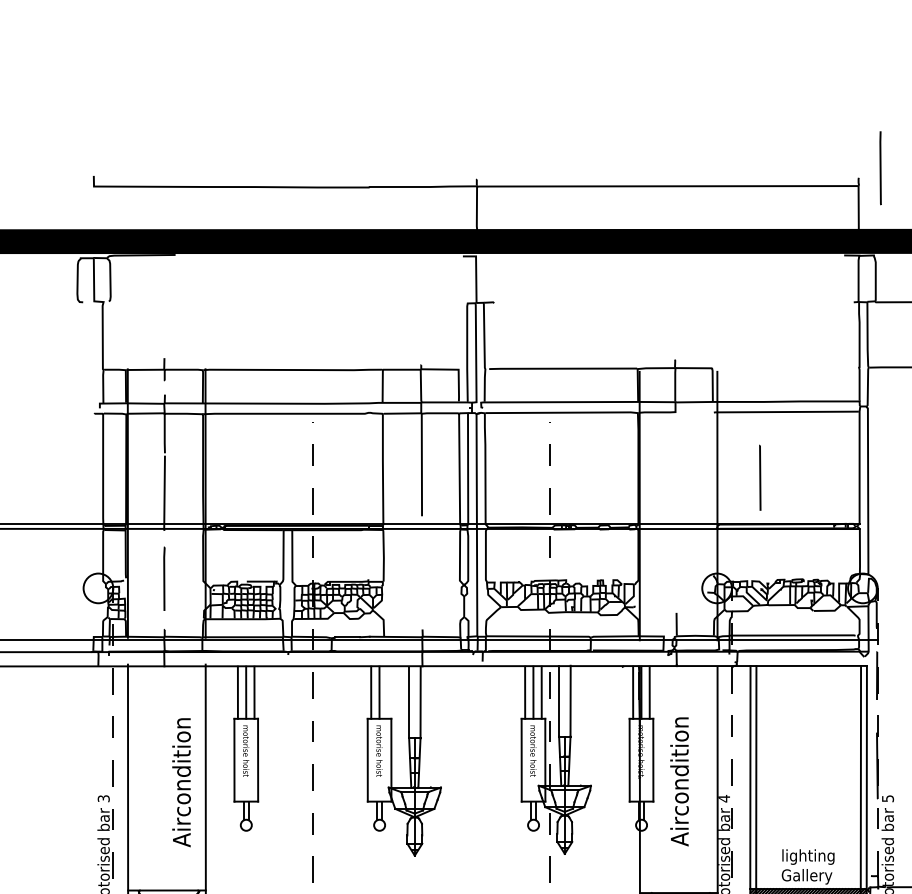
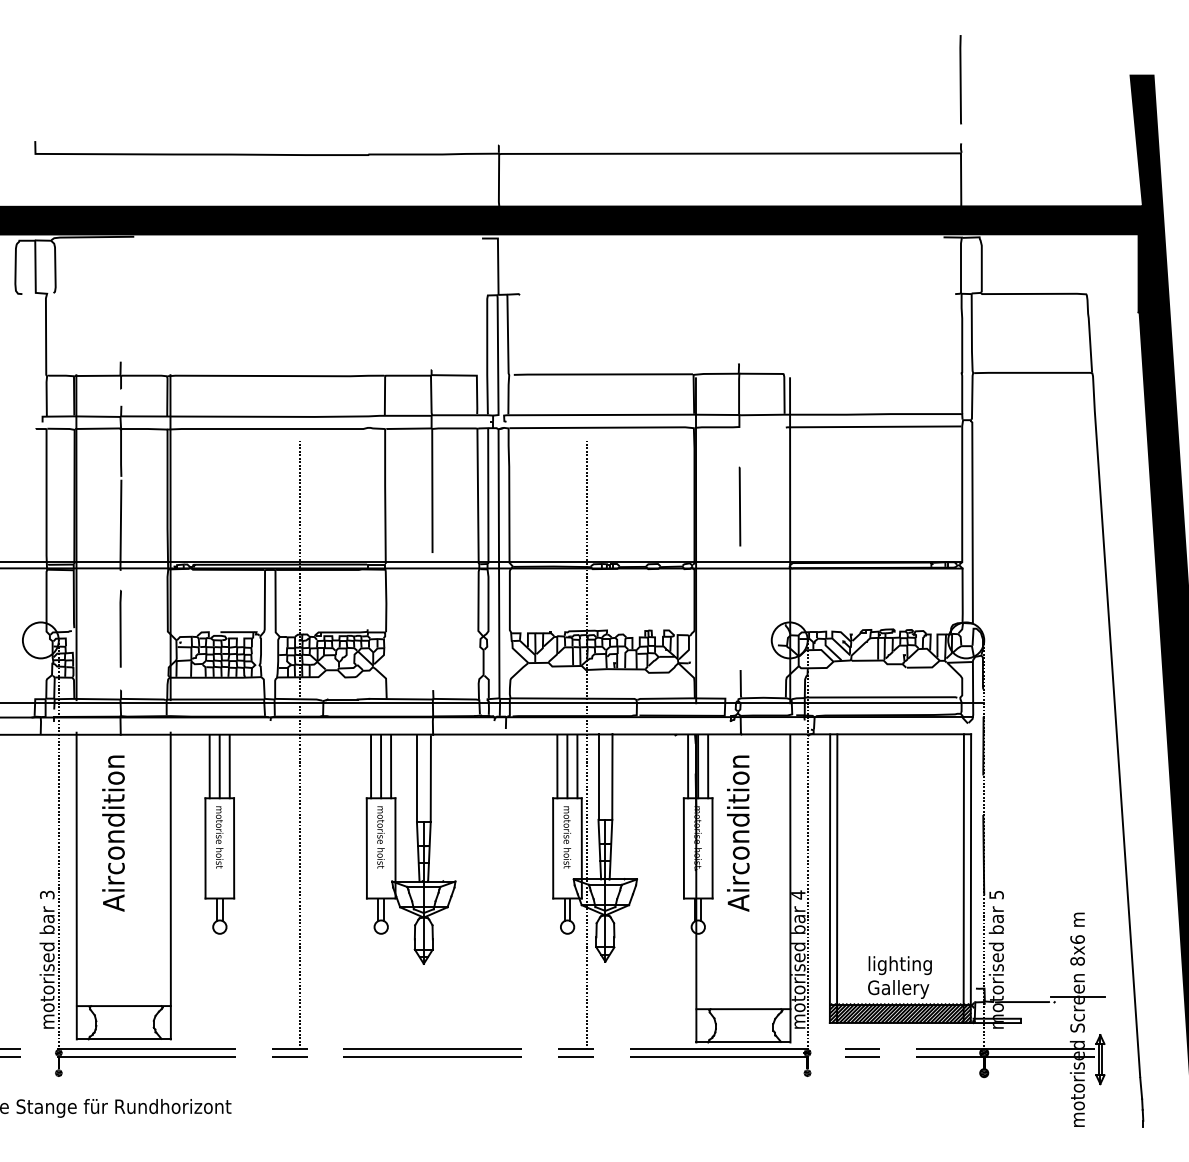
line: (880, 168) -> (960, 79), moved
line: (759, 477) -> (739, 506), moved
line: (388, 692) -> (391, 766), added
text: (679, 781) -> (738, 833), moved
text: (181, 782) -> (113, 833), moved

